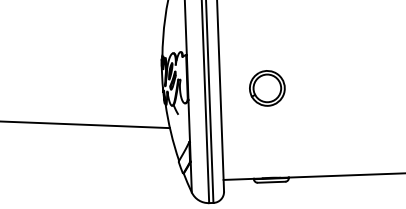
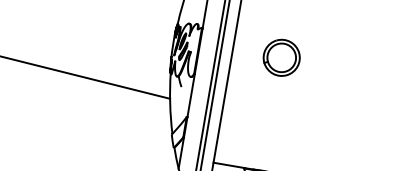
part: (267, 88) -> (281, 58), moved

